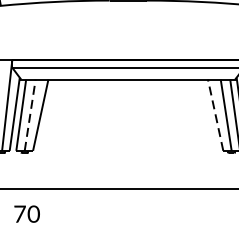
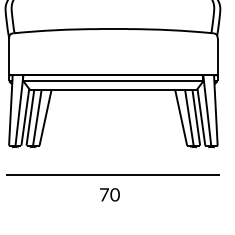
line: (216, 114) -> (181, 117), dashed -> solid
line: (30, 115) -> (37, 118), dashed -> solid
text: (26, 213) -> (109, 194), moved

